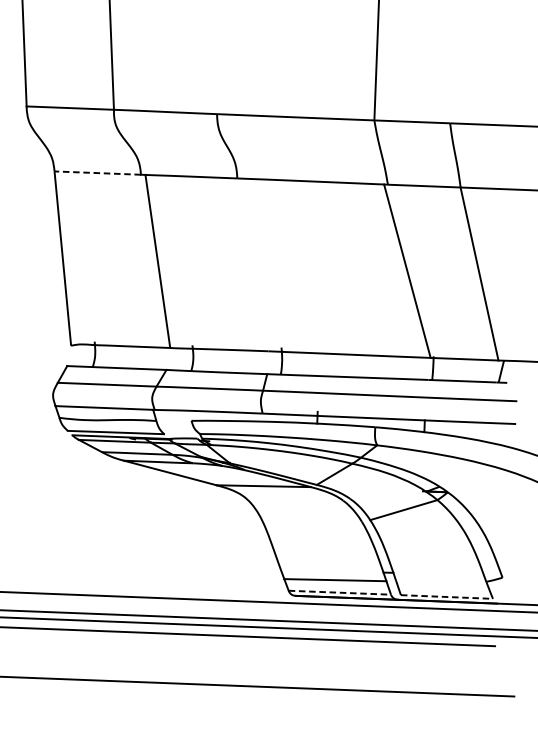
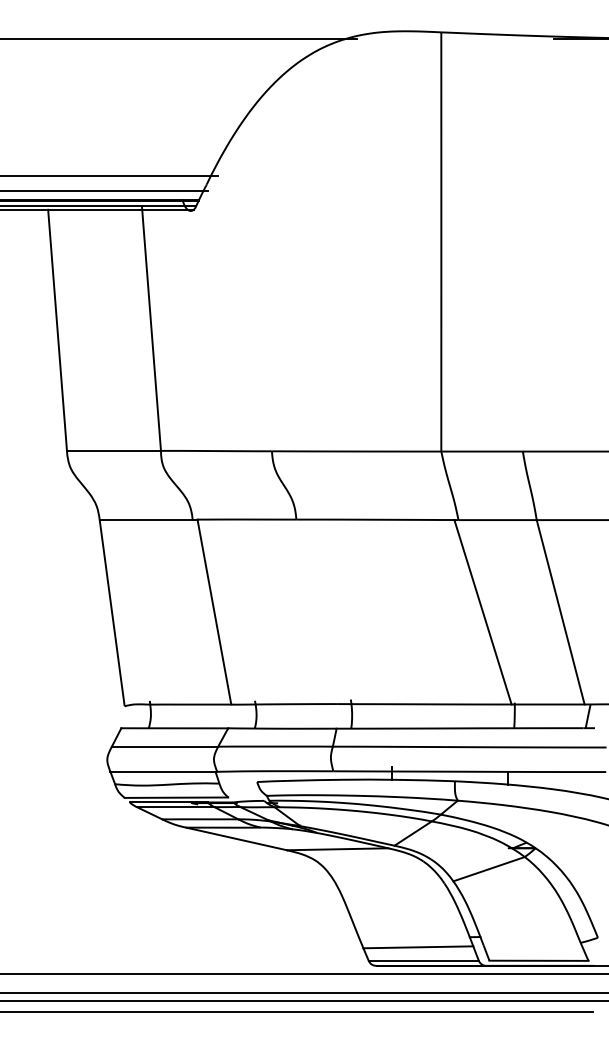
line: (97, 172) -> (145, 519), dashed -> solid
line: (340, 592) -> (424, 960), dashed -> solid
line: (447, 596) -> (539, 960), dashed -> solid

